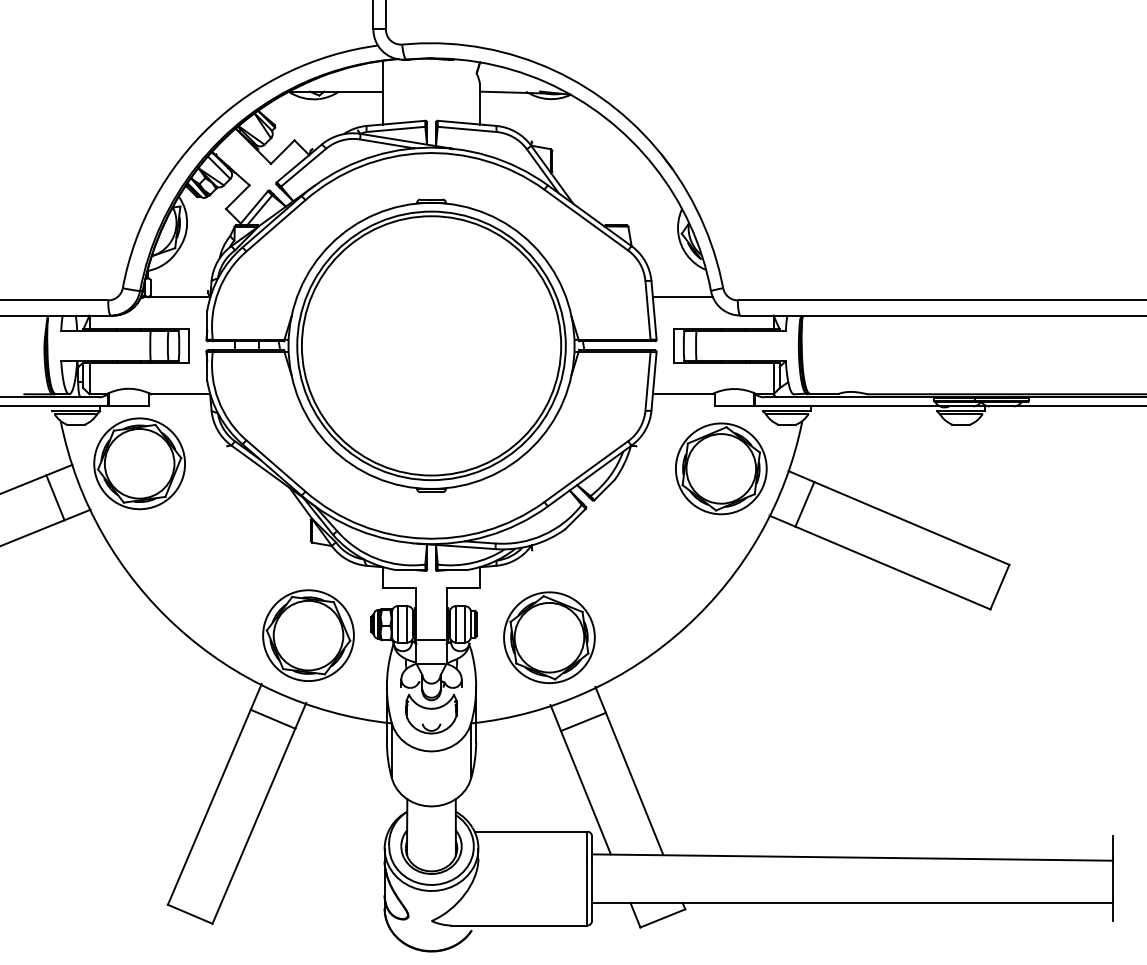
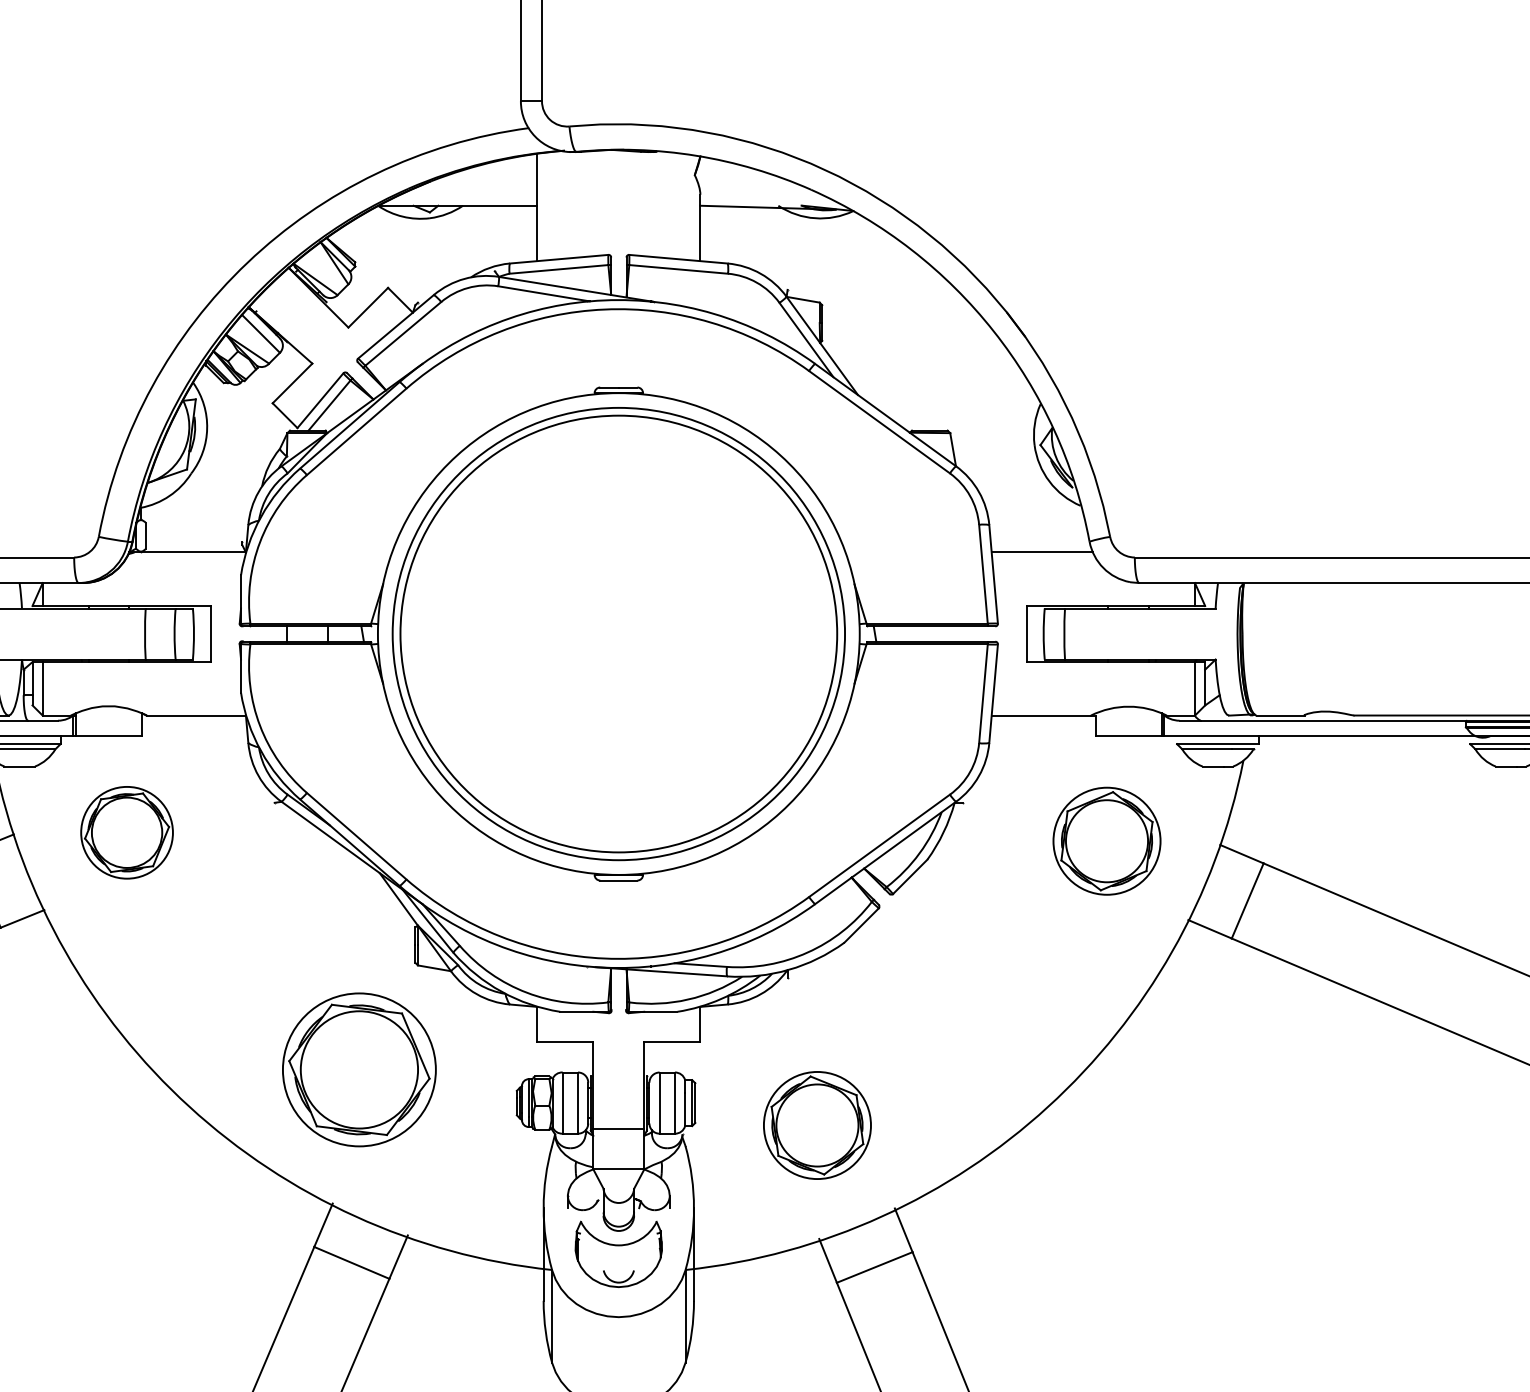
part: (139, 463) -> (126, 832), size x0.6
part: (721, 468) -> (1107, 840), size x0.7
part: (308, 635) -> (359, 1069), moved
part: (549, 637) -> (817, 1125), size x0.7

